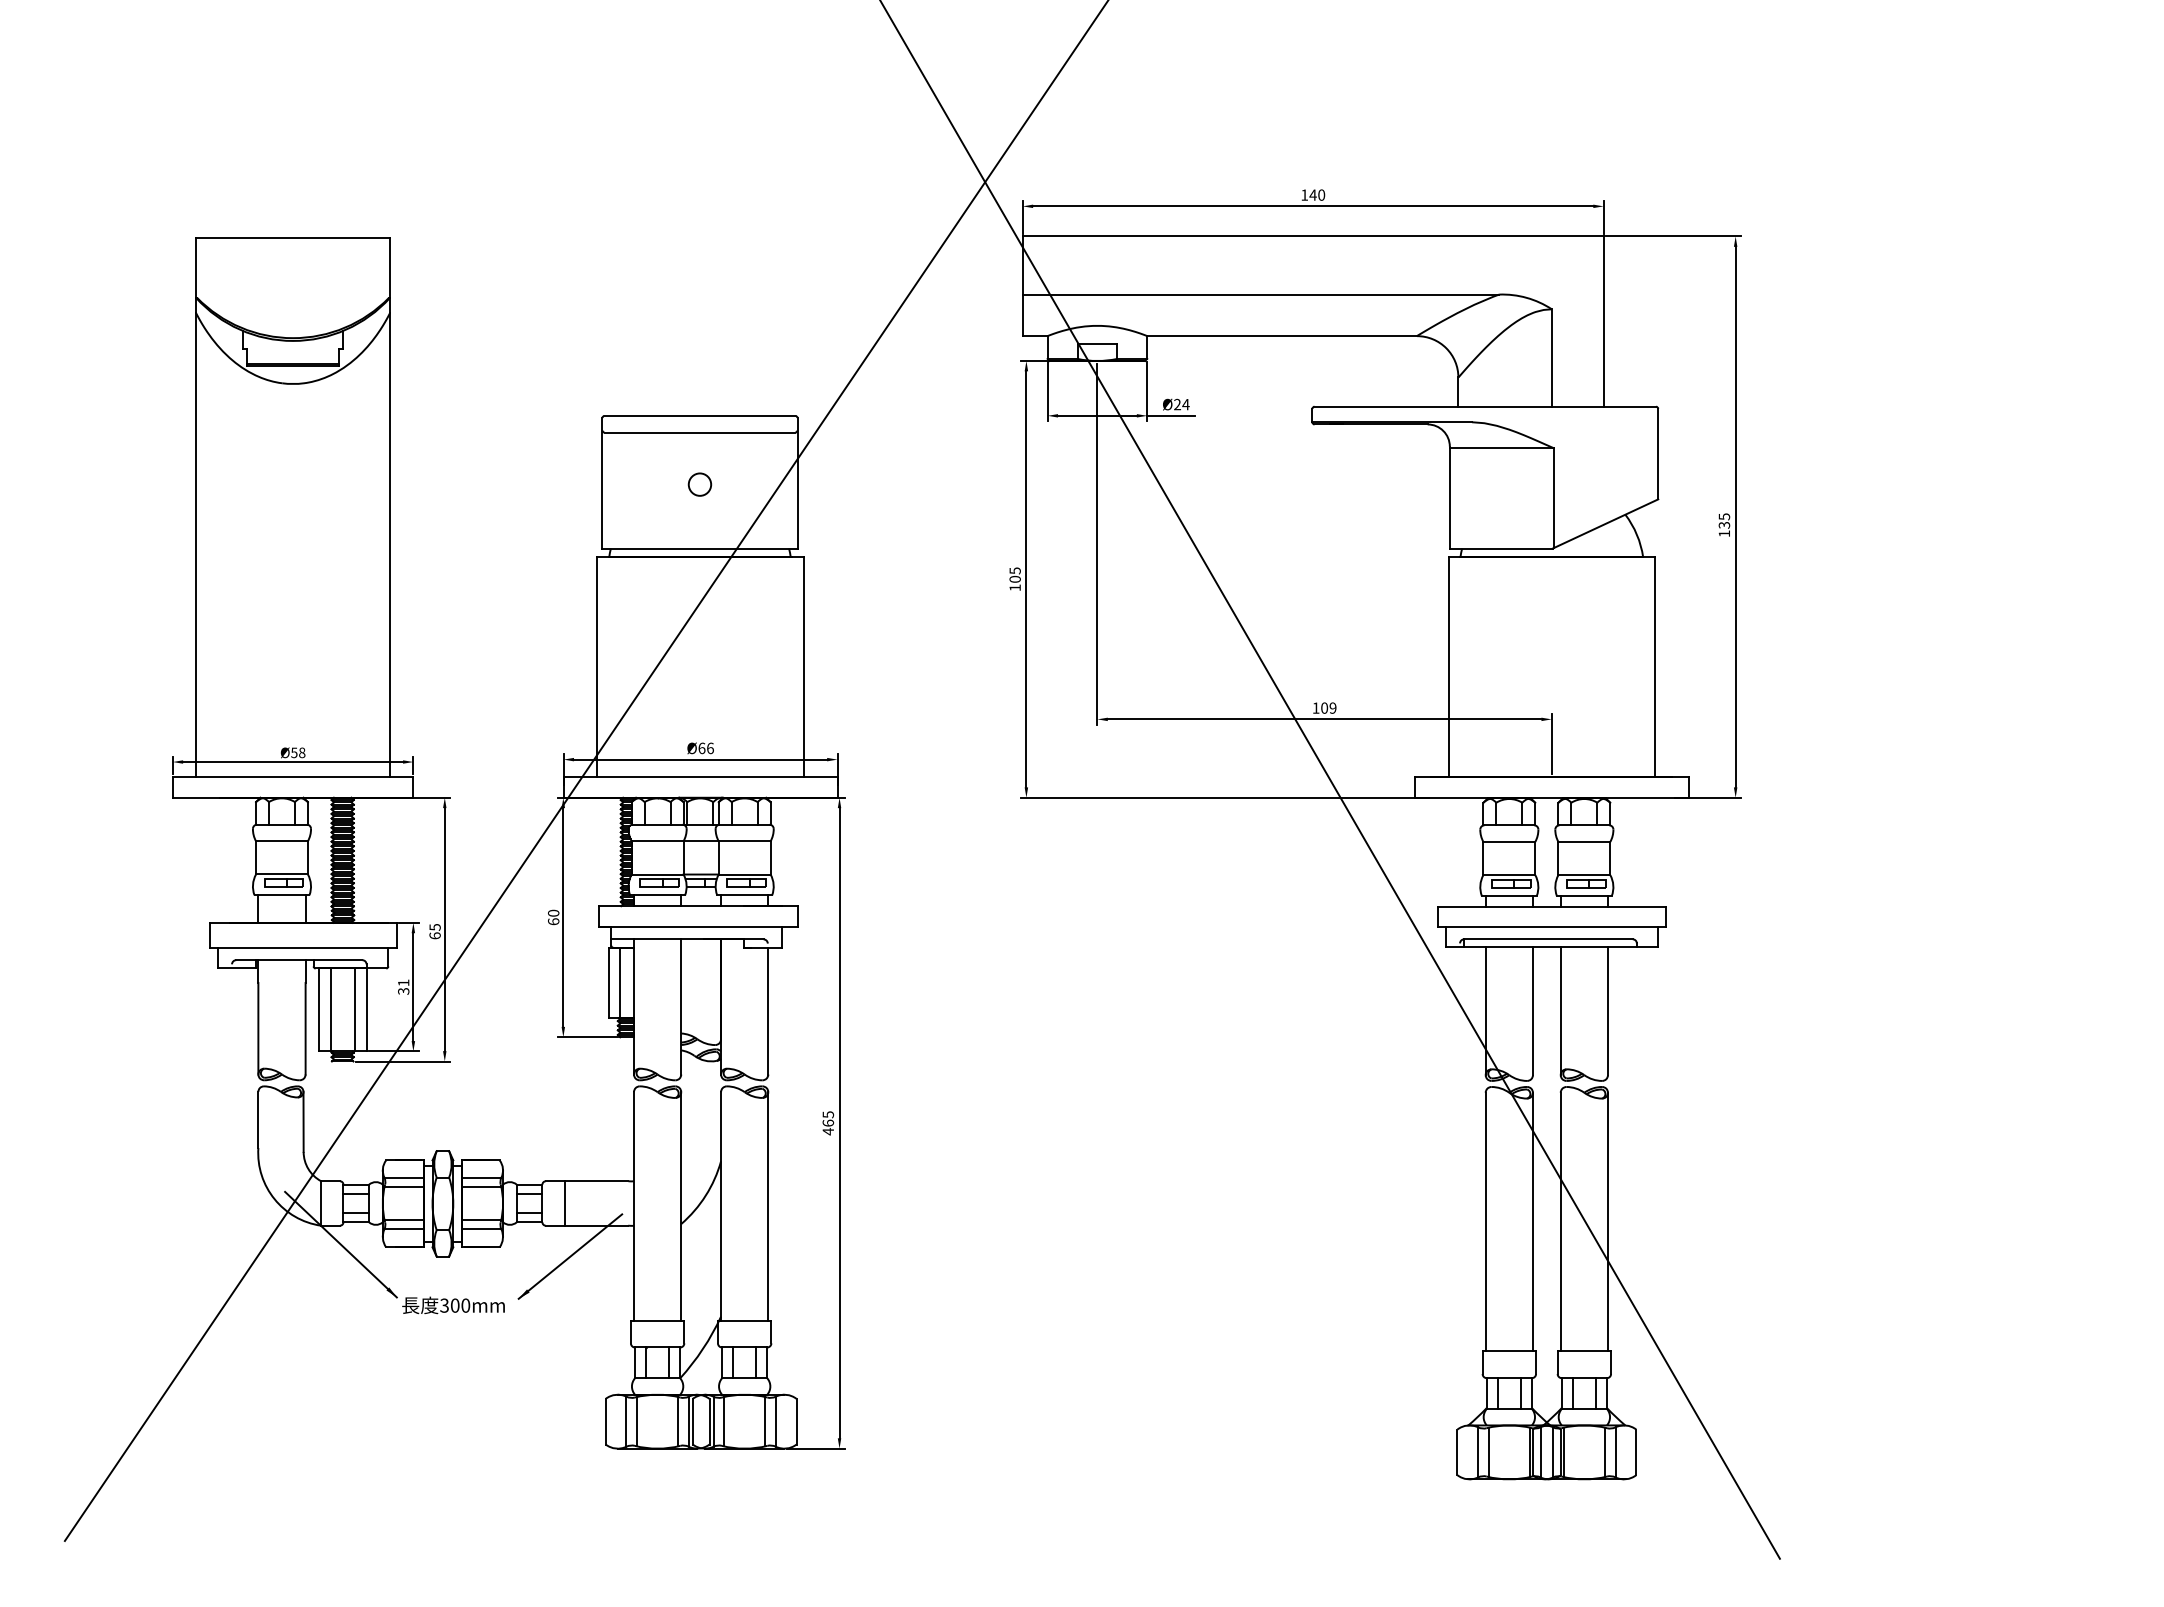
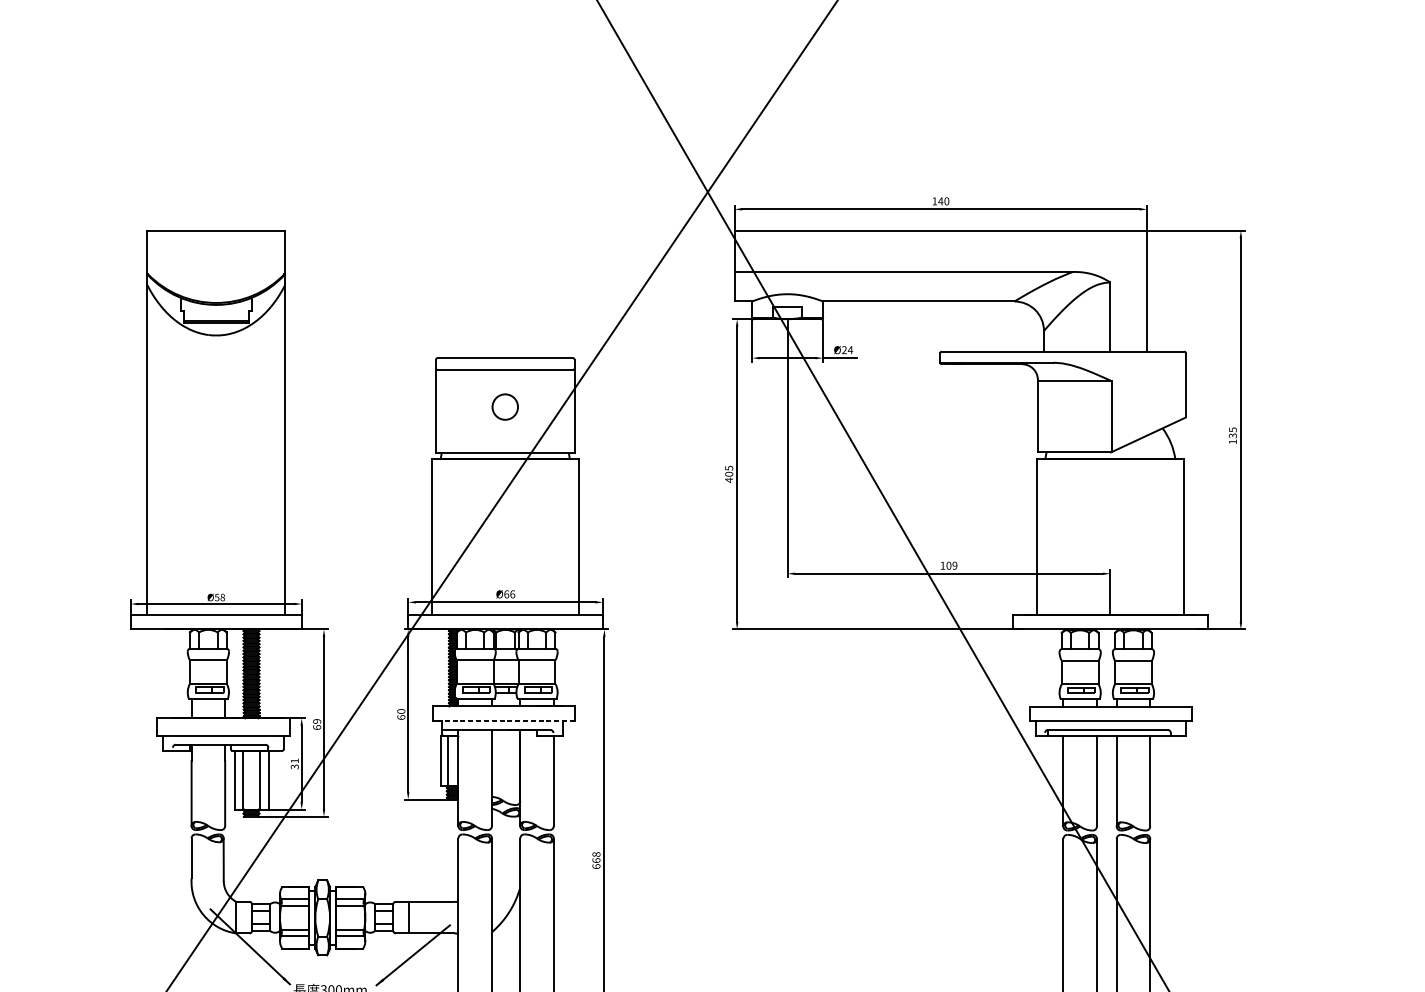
circle: (699, 484) -> (504, 406), size x1.6
text: (1014, 587) -> (728, 480), 105 -> 405
line: (698, 926) -> (504, 720), solid -> dashed
text: (434, 927) -> (316, 721), 65 -> 69
text: (828, 1123) -> (596, 860), 465 -> 668

